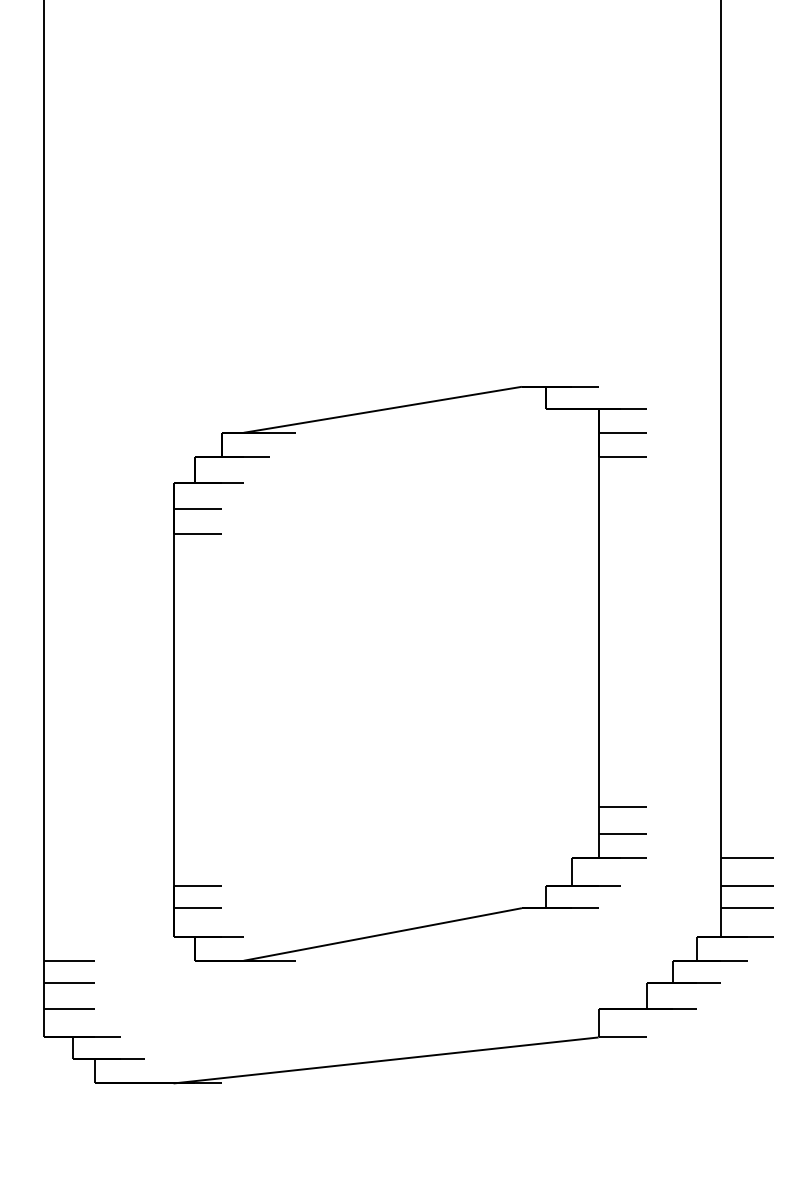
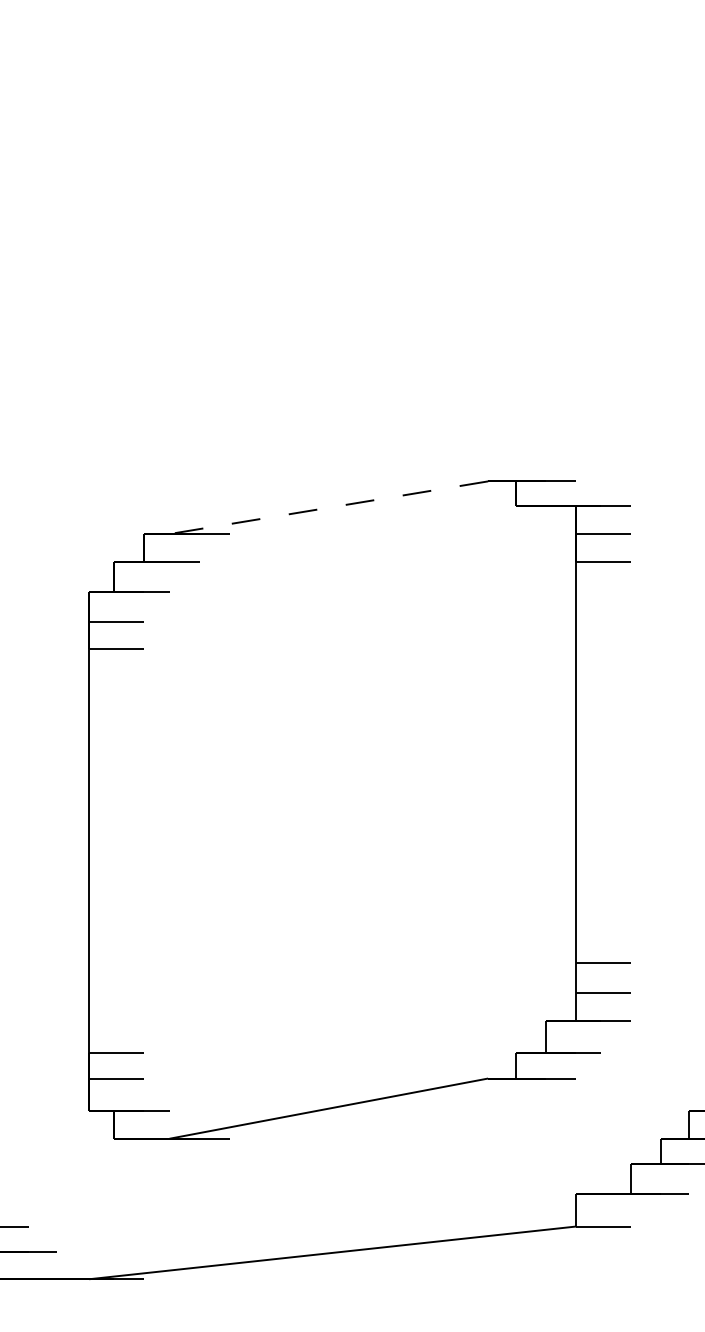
line: (382, 409) -> (328, 507), solid -> dashed

